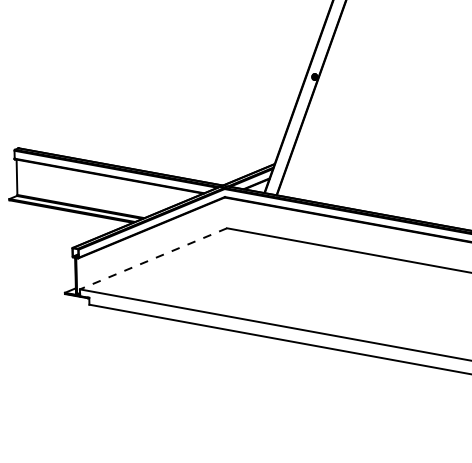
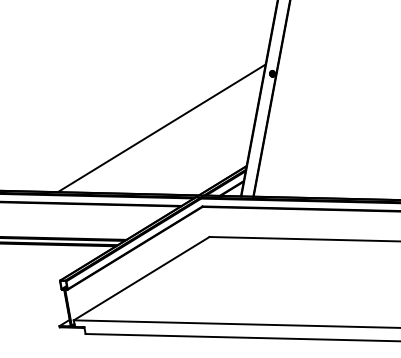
line: (196, 113) -> (161, 128), added
line: (153, 258) -> (141, 278), dashed -> solid

